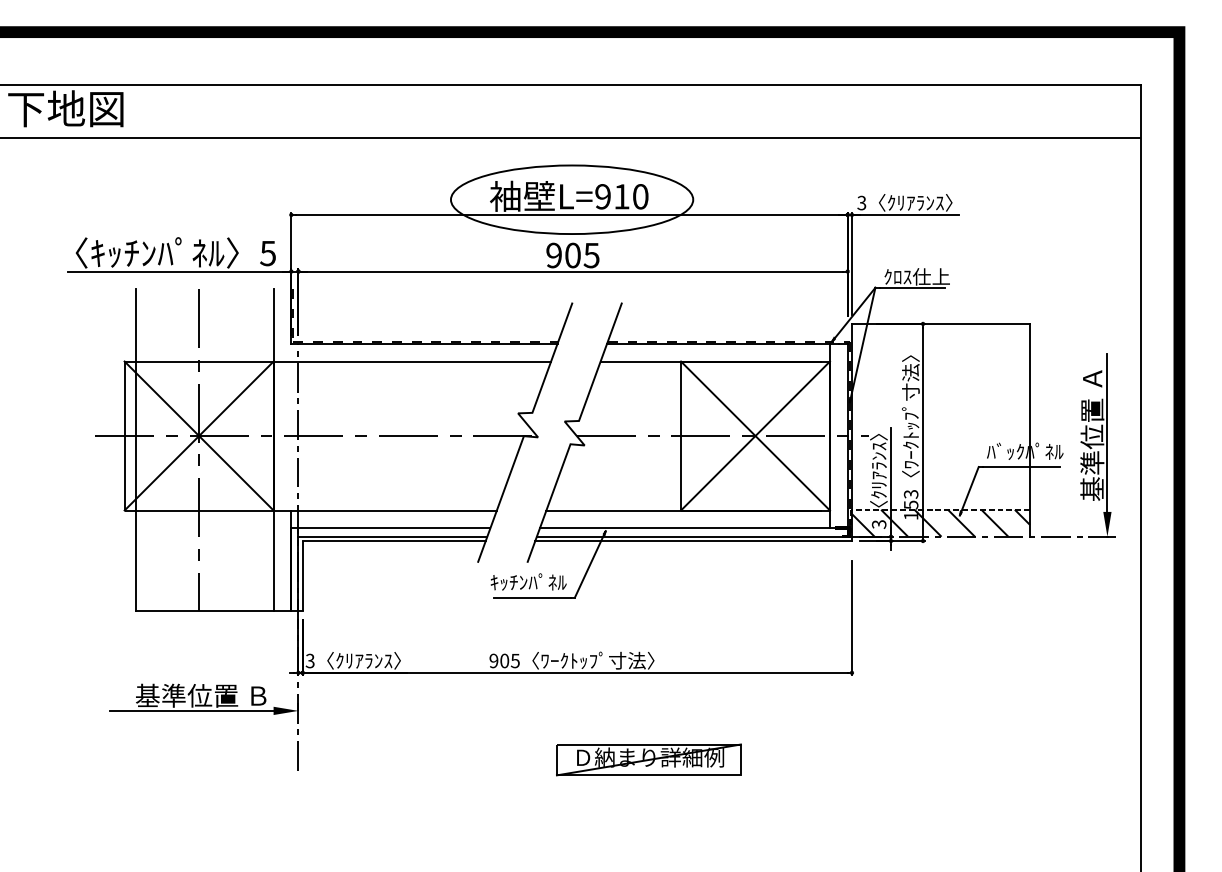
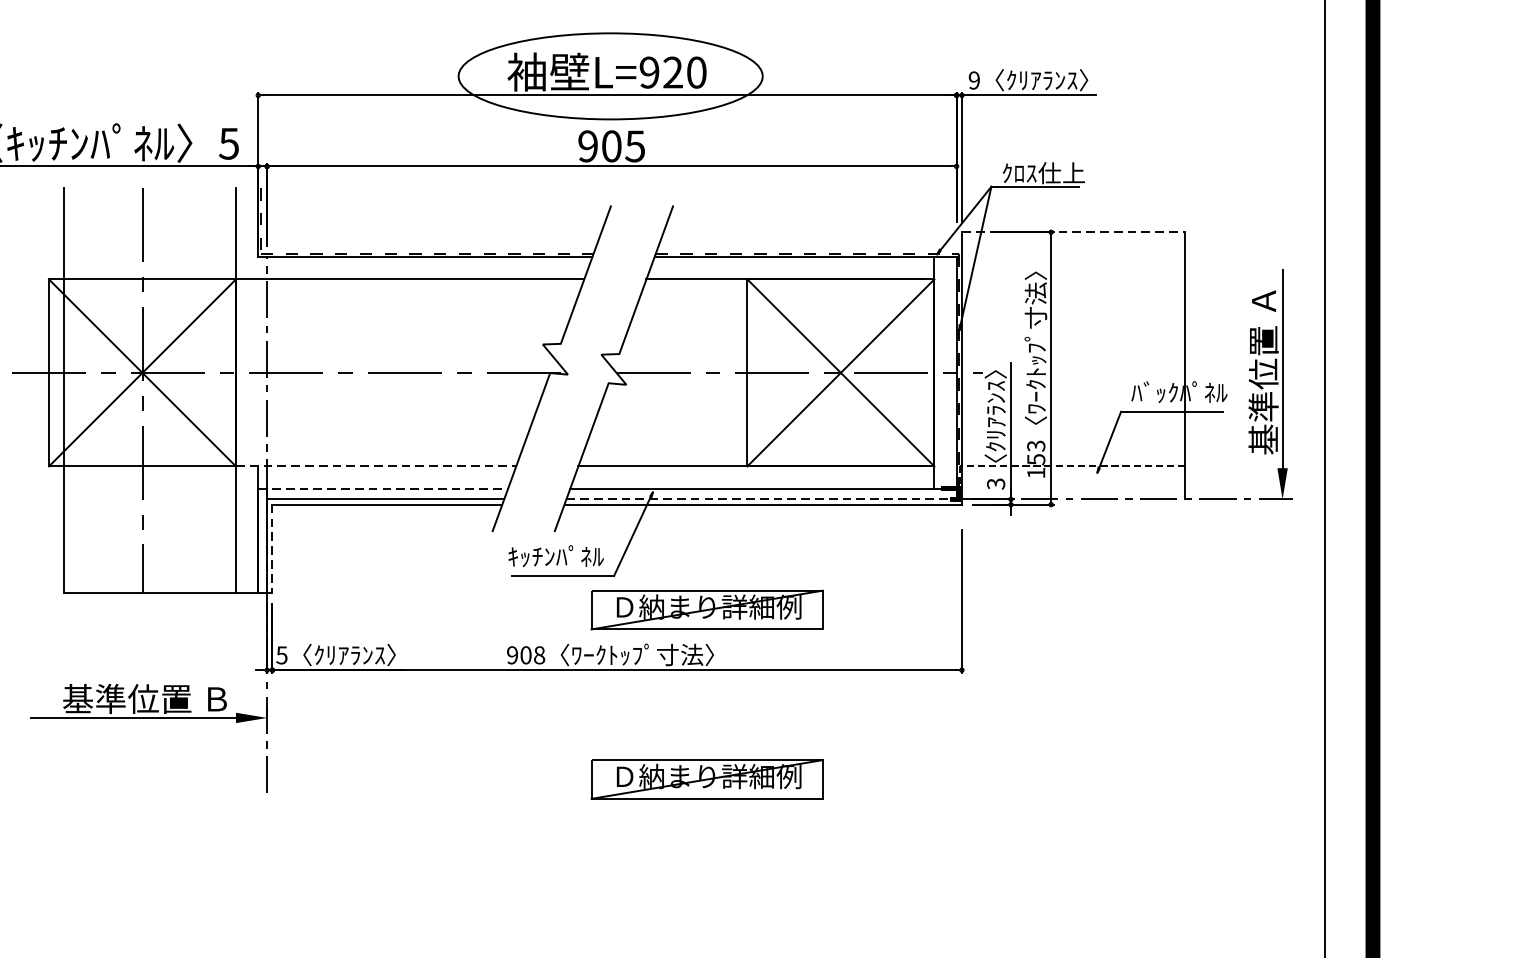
text: (621, 196) -> (672, 72), L=910 -> L=920
text: (861, 203) -> (973, 81), 3 -> 9
line: (941, 323) -> (1074, 231), solid -> dashed
line: (385, 510) -> (376, 466), solid -> dashed
hatch: (940, 522) -> (1073, 481), removed
line: (390, 528) -> (382, 489), solid -> dashed
line: (692, 536) -> (761, 499), solid -> dashed
line: (302, 576) -> (272, 549), solid -> dashed
part: (648, 624) -> (706, 609), added
text: (310, 660) -> (282, 654), 3 -> 5
text: (514, 660) -> (538, 654), 905 -> 908

